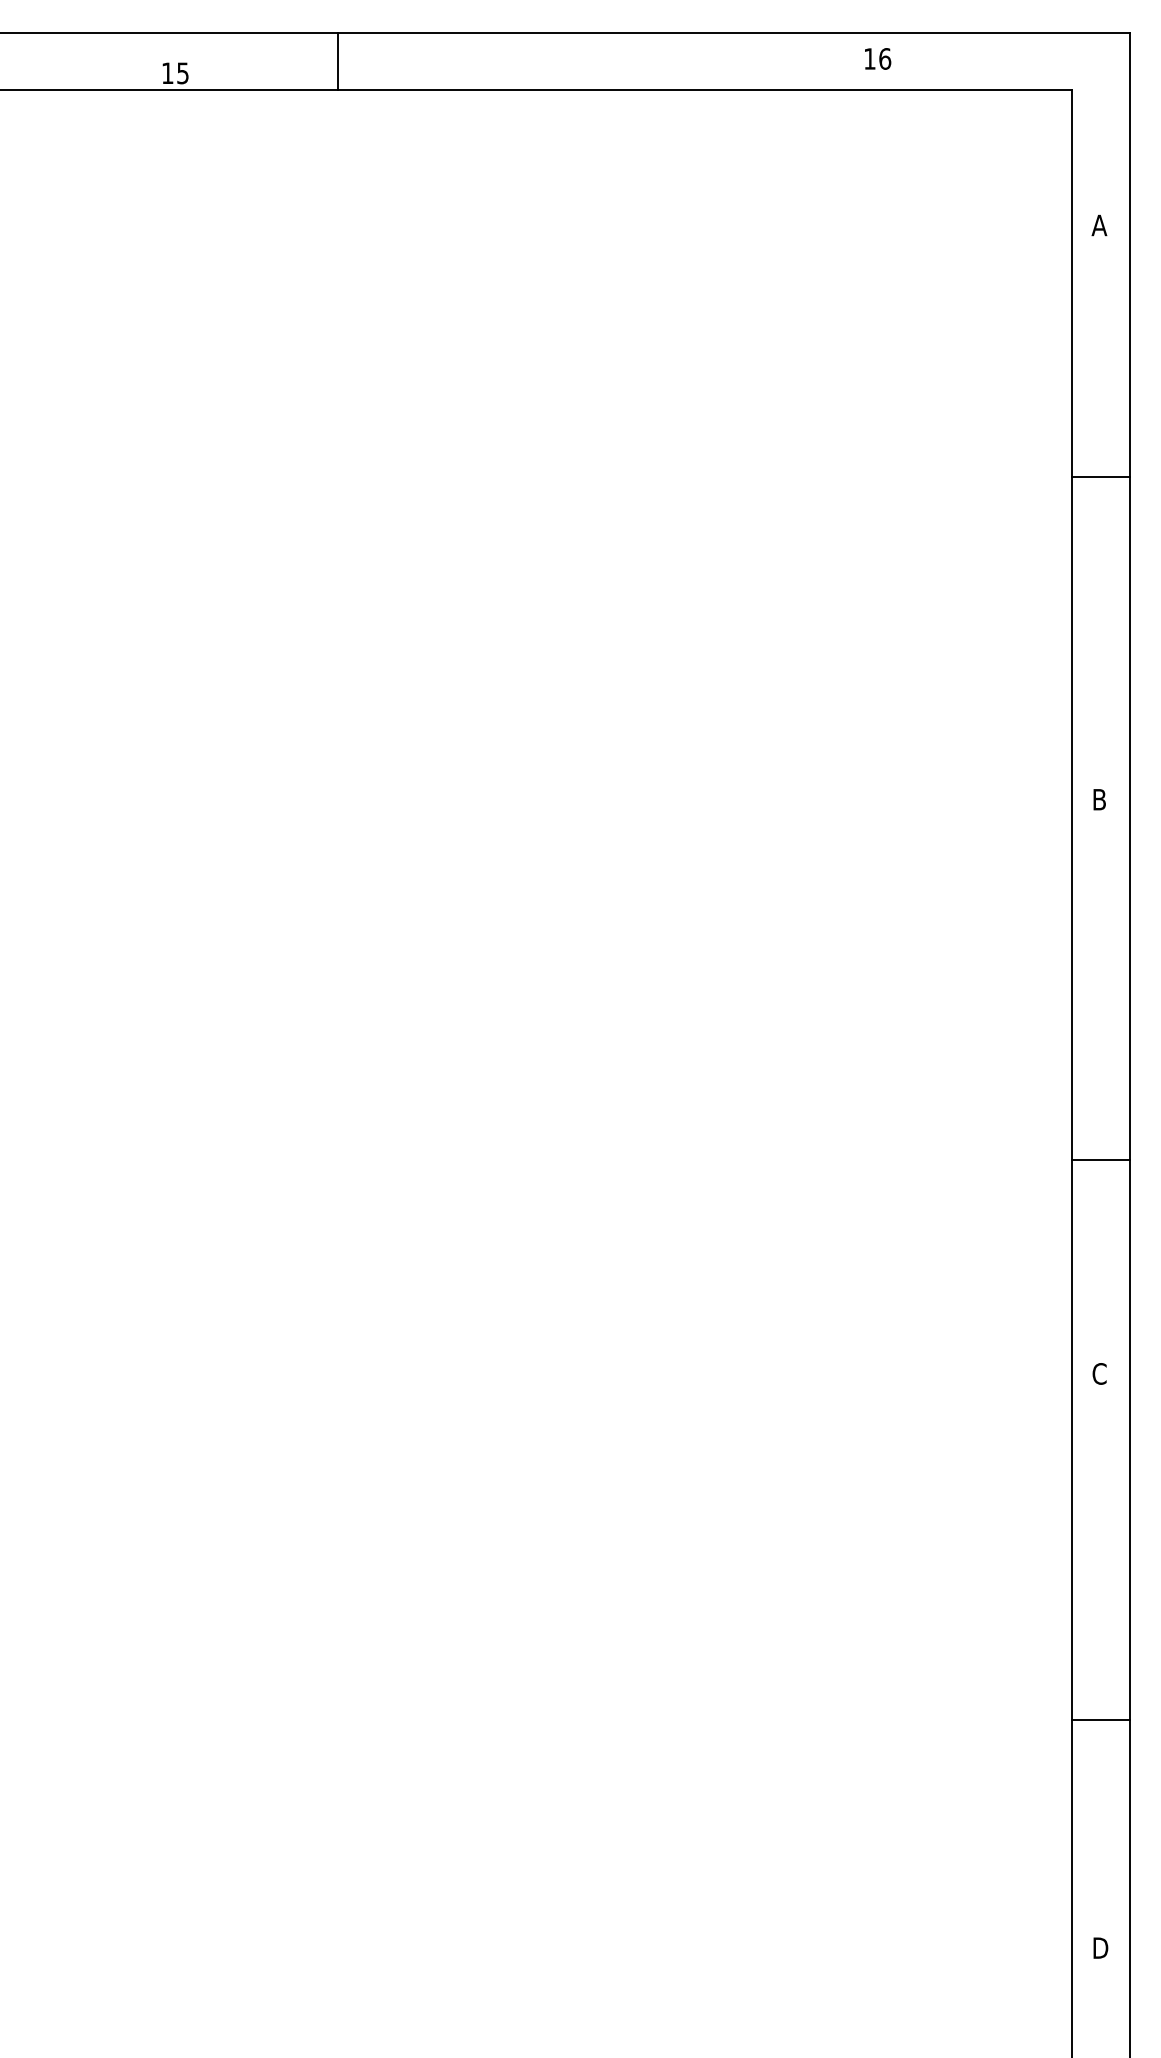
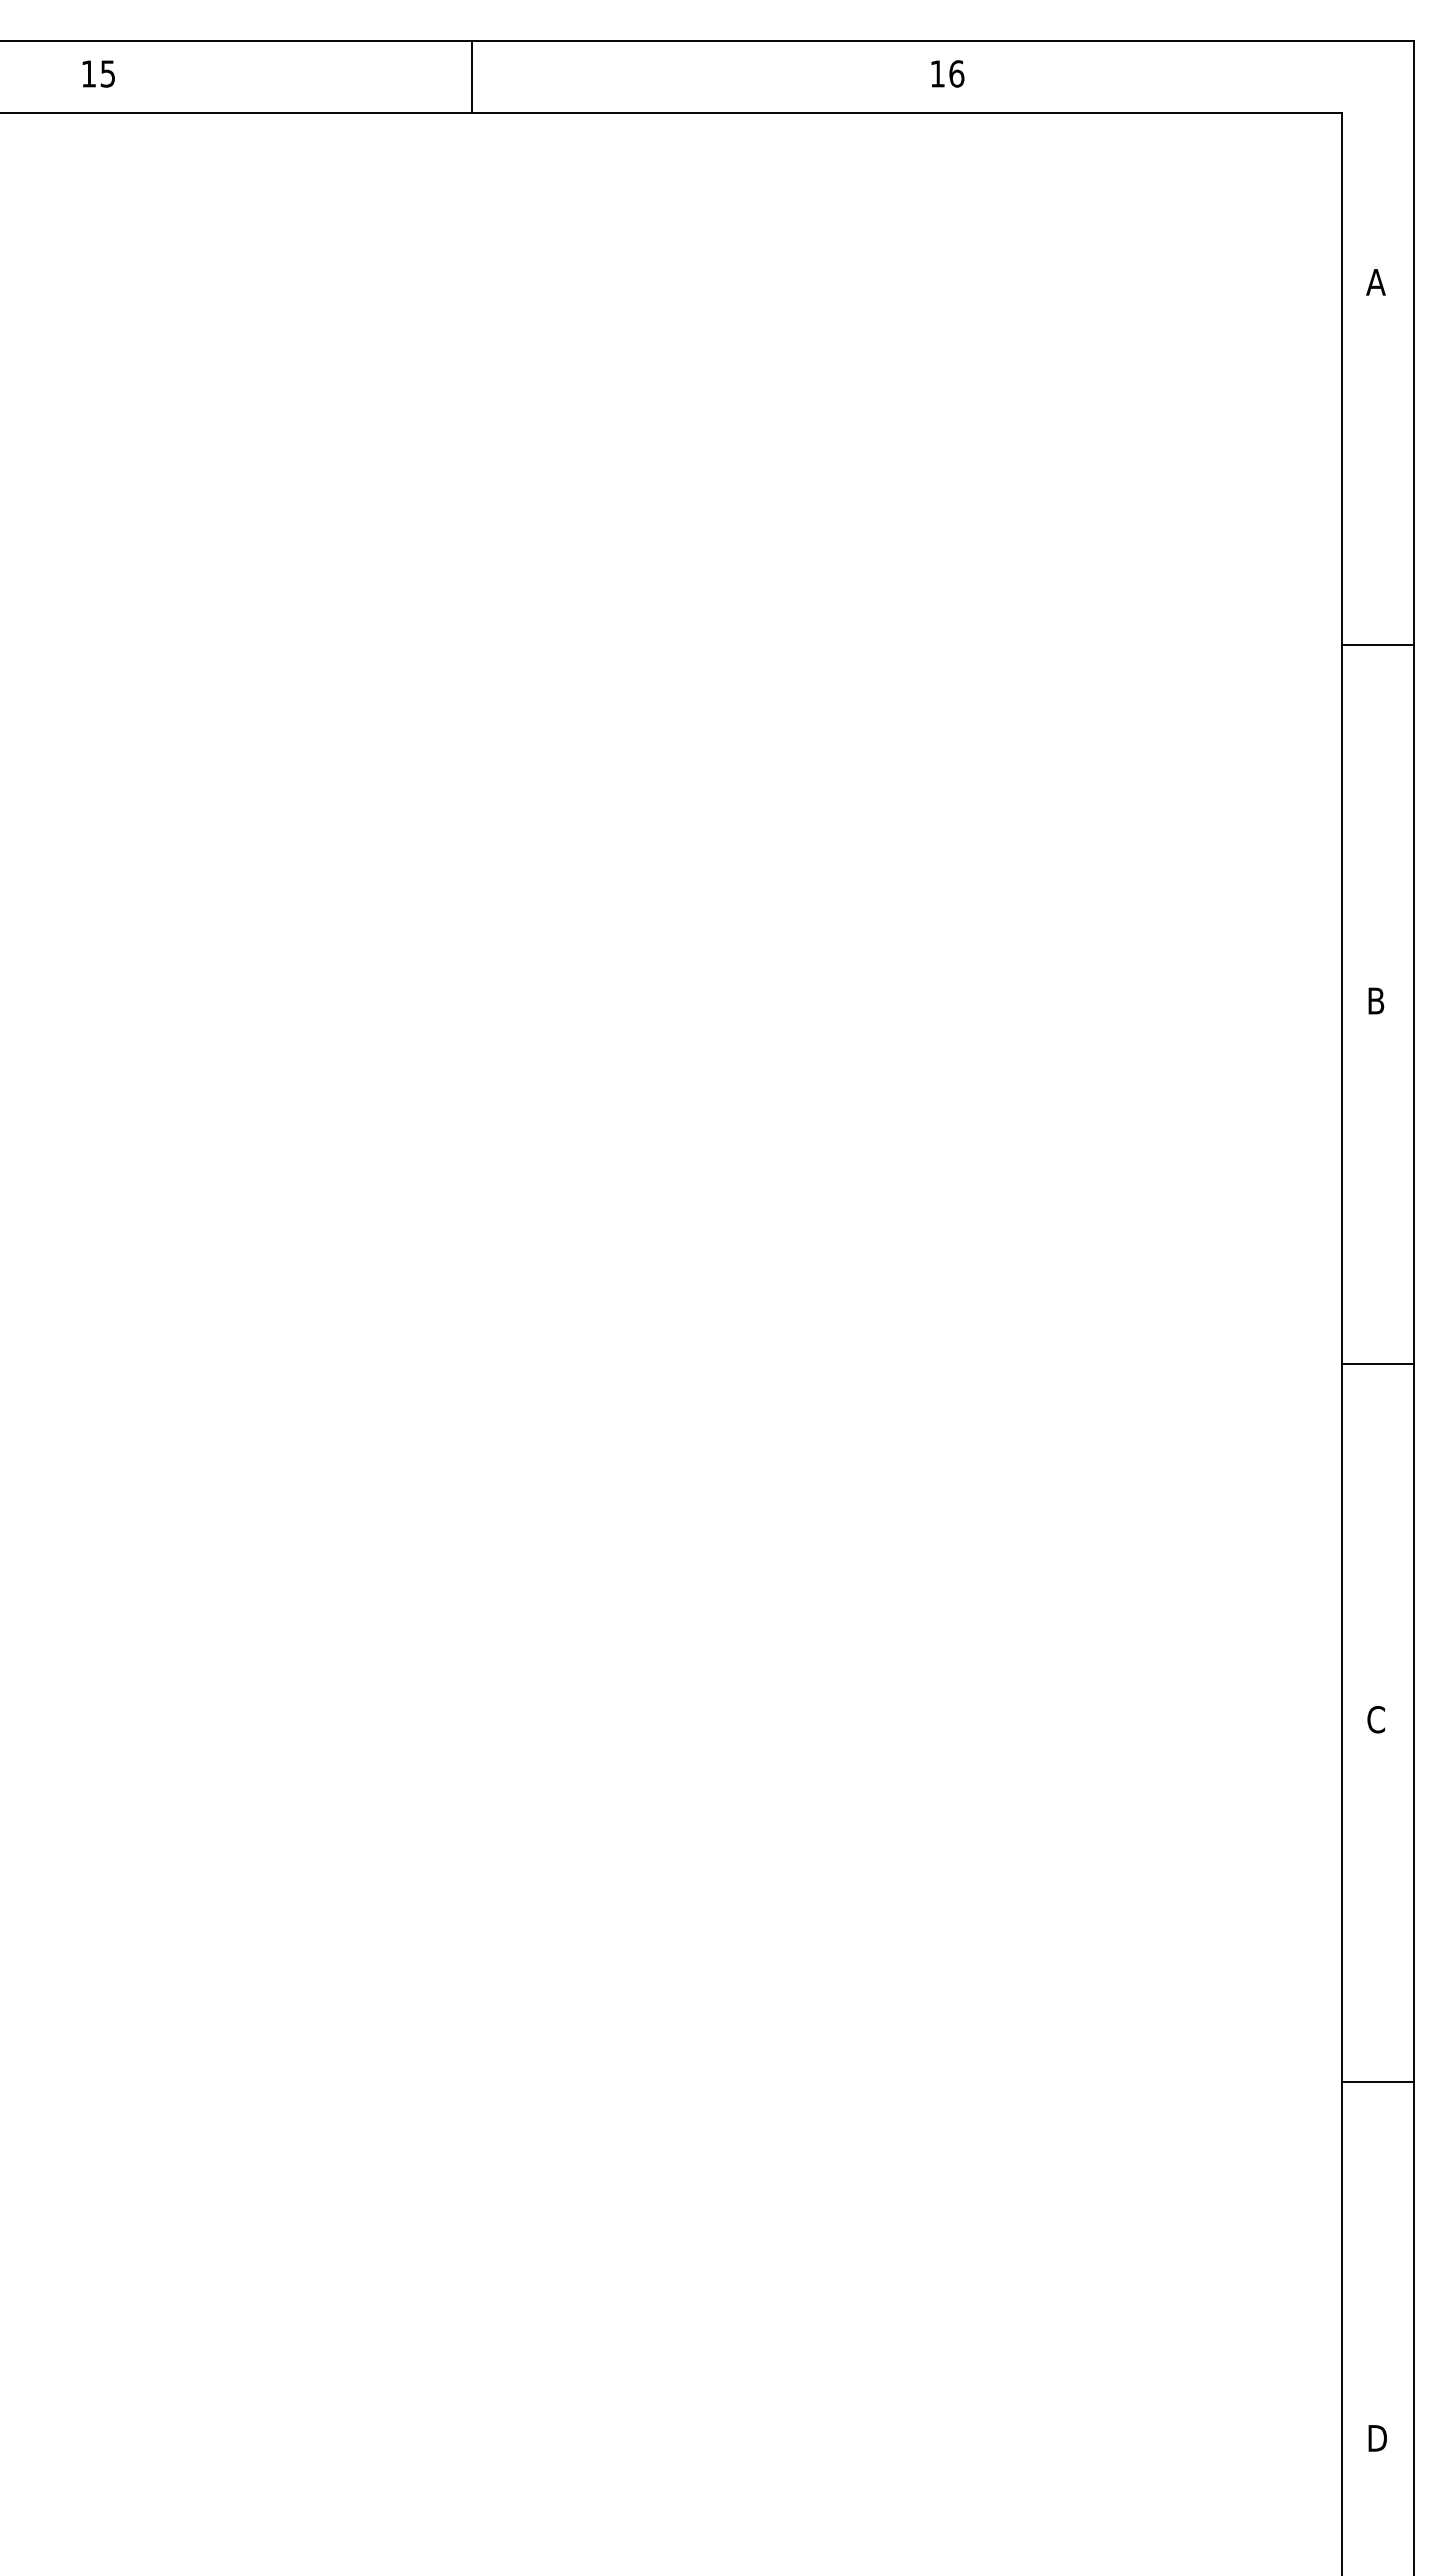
text: (877, 58) -> (947, 73), moved
line: (338, 61) -> (472, 77), moved
text: (175, 72) -> (98, 73), moved
line: (1100, 476) -> (1377, 644), moved
line: (1100, 1159) -> (1377, 1363), moved
line: (1100, 1720) -> (1377, 2082), moved

